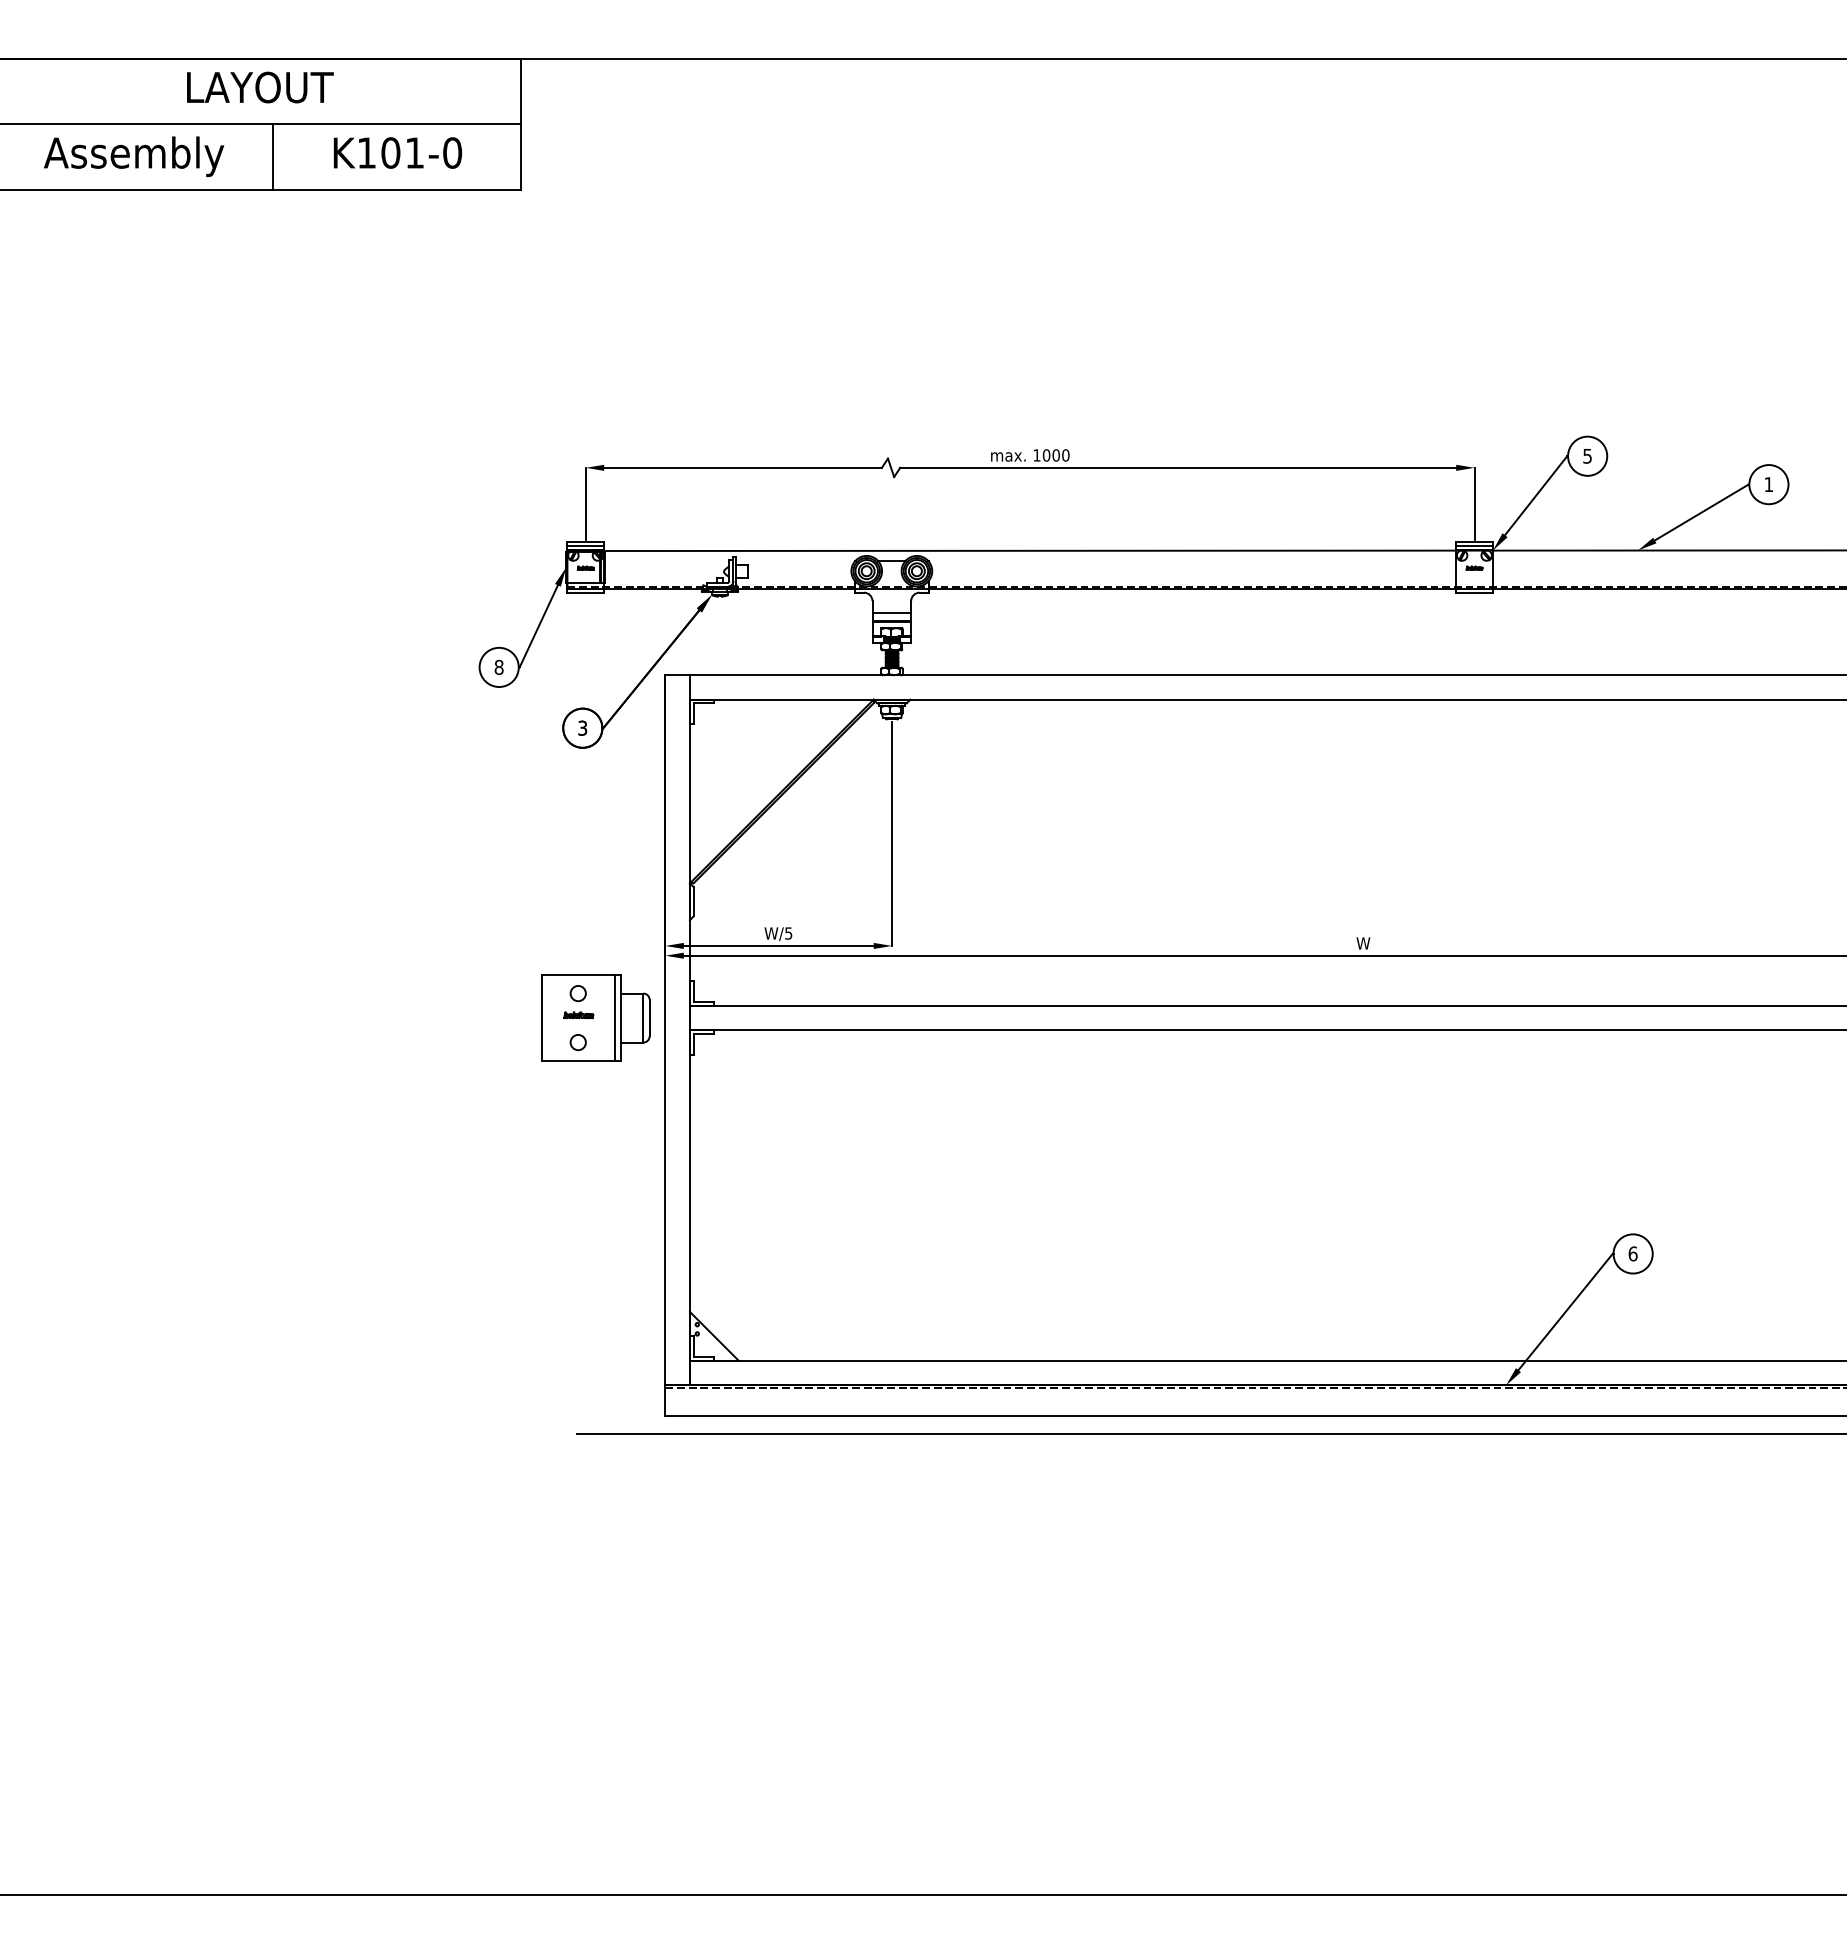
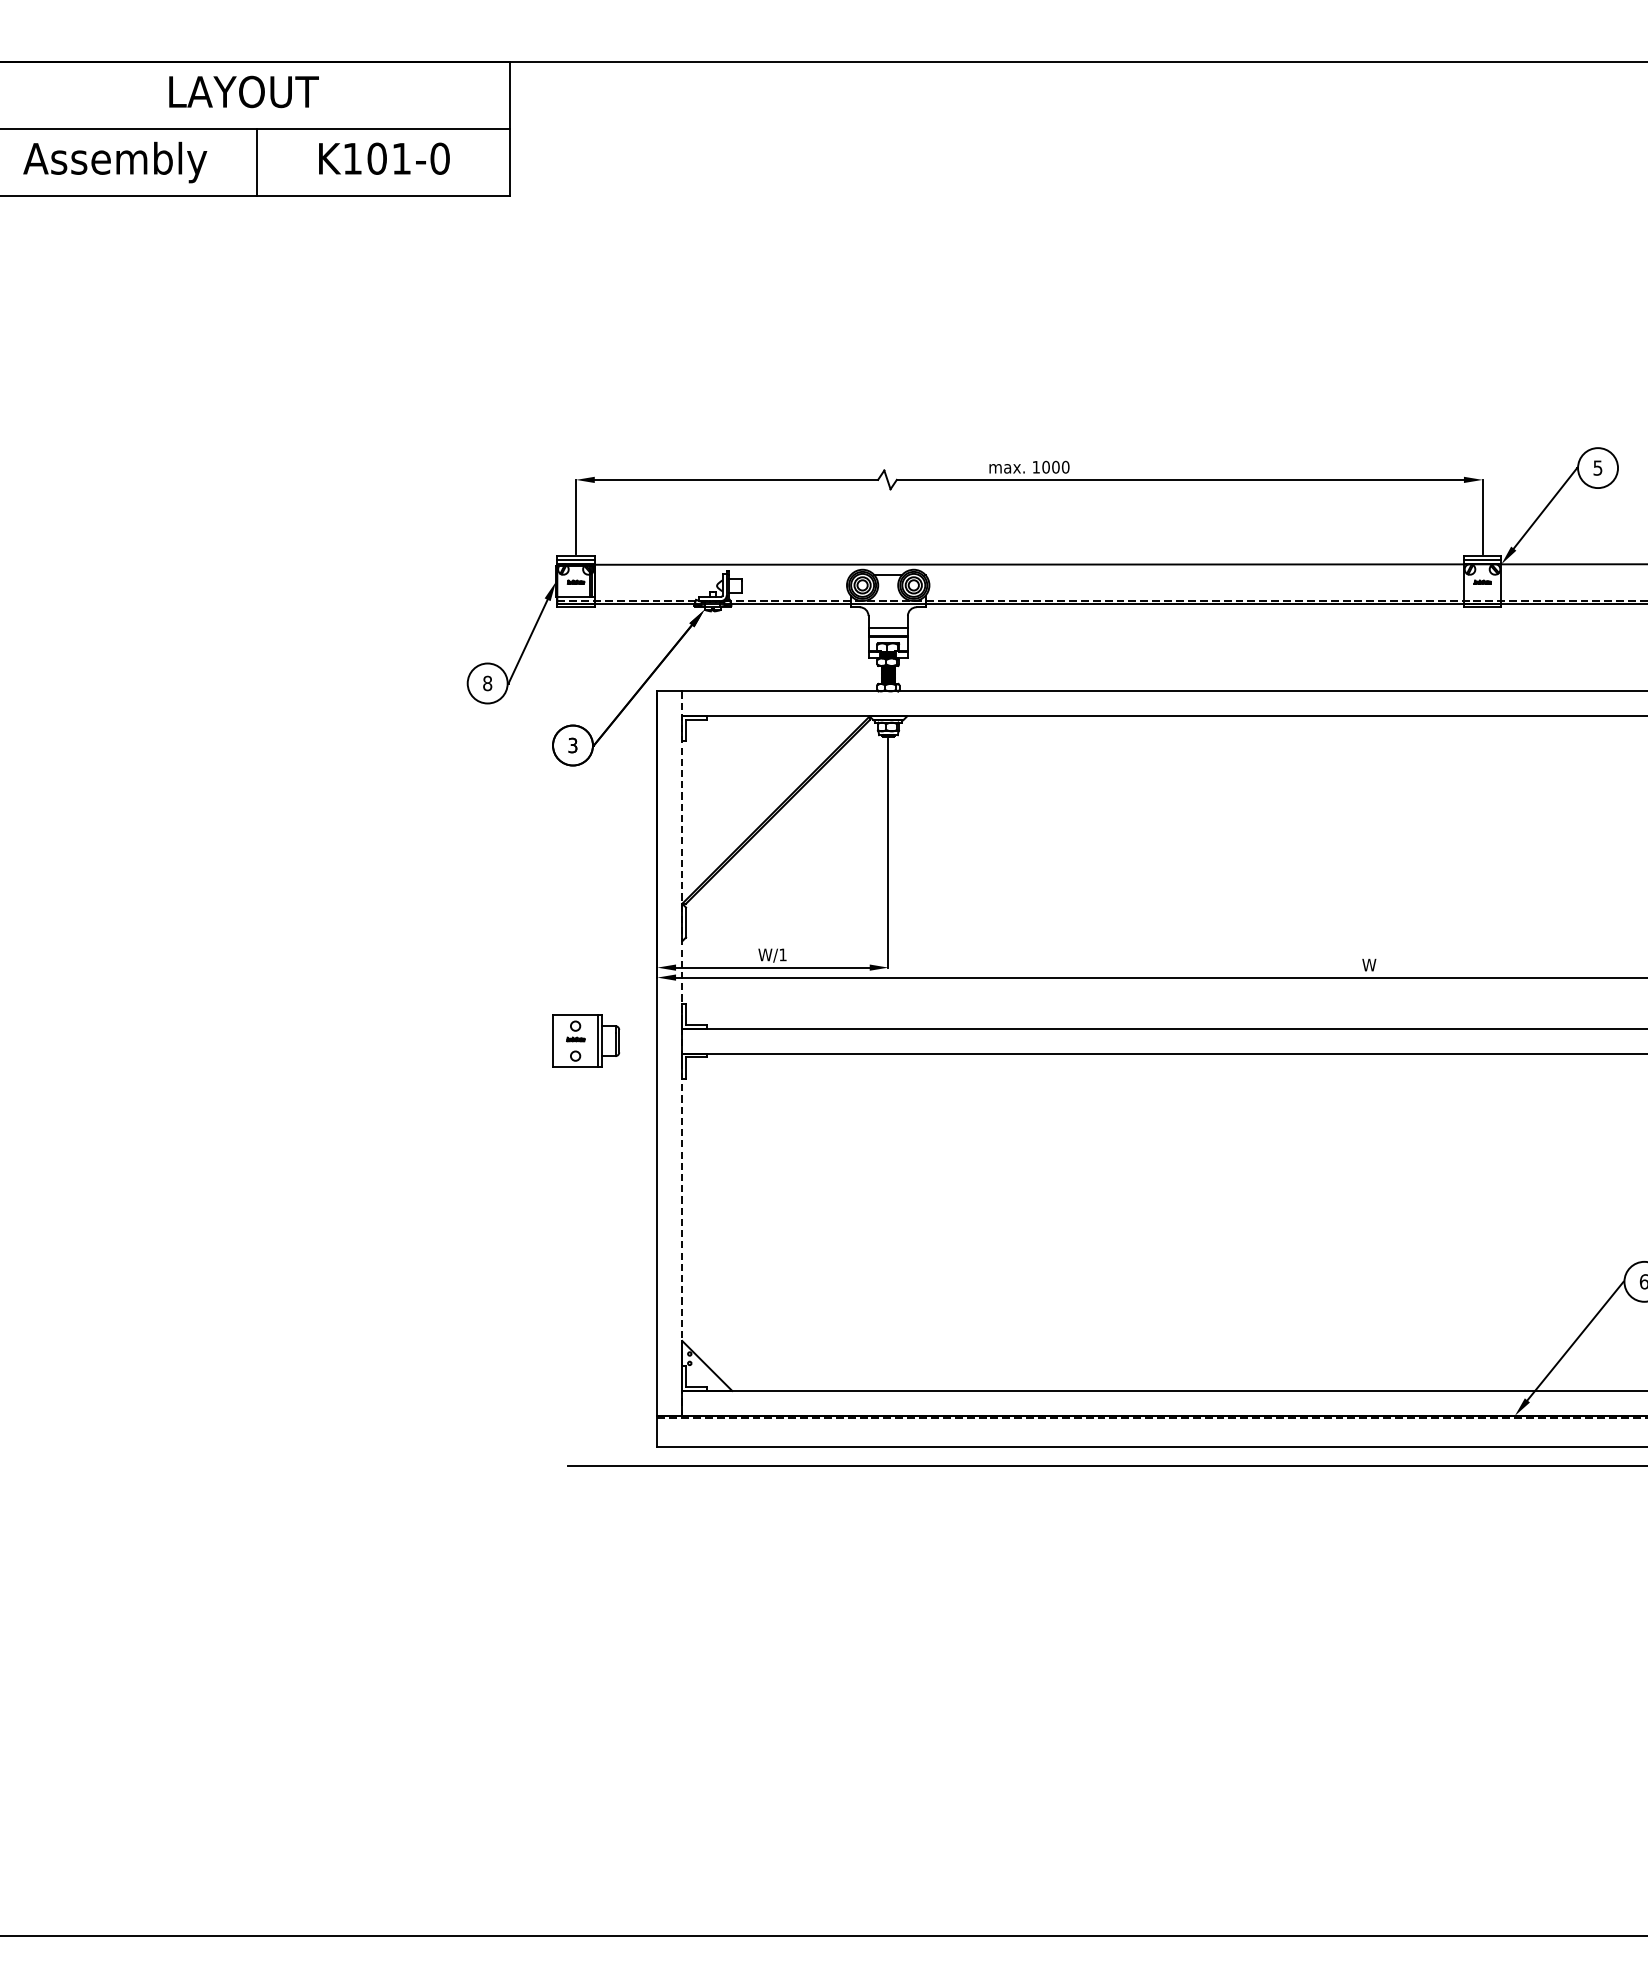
text: (788, 933) -> (782, 954), W/5 -> W/1
part: (595, 1017) -> (585, 1040), size x0.6
line: (689, 1030) -> (681, 1053), solid -> dashed

